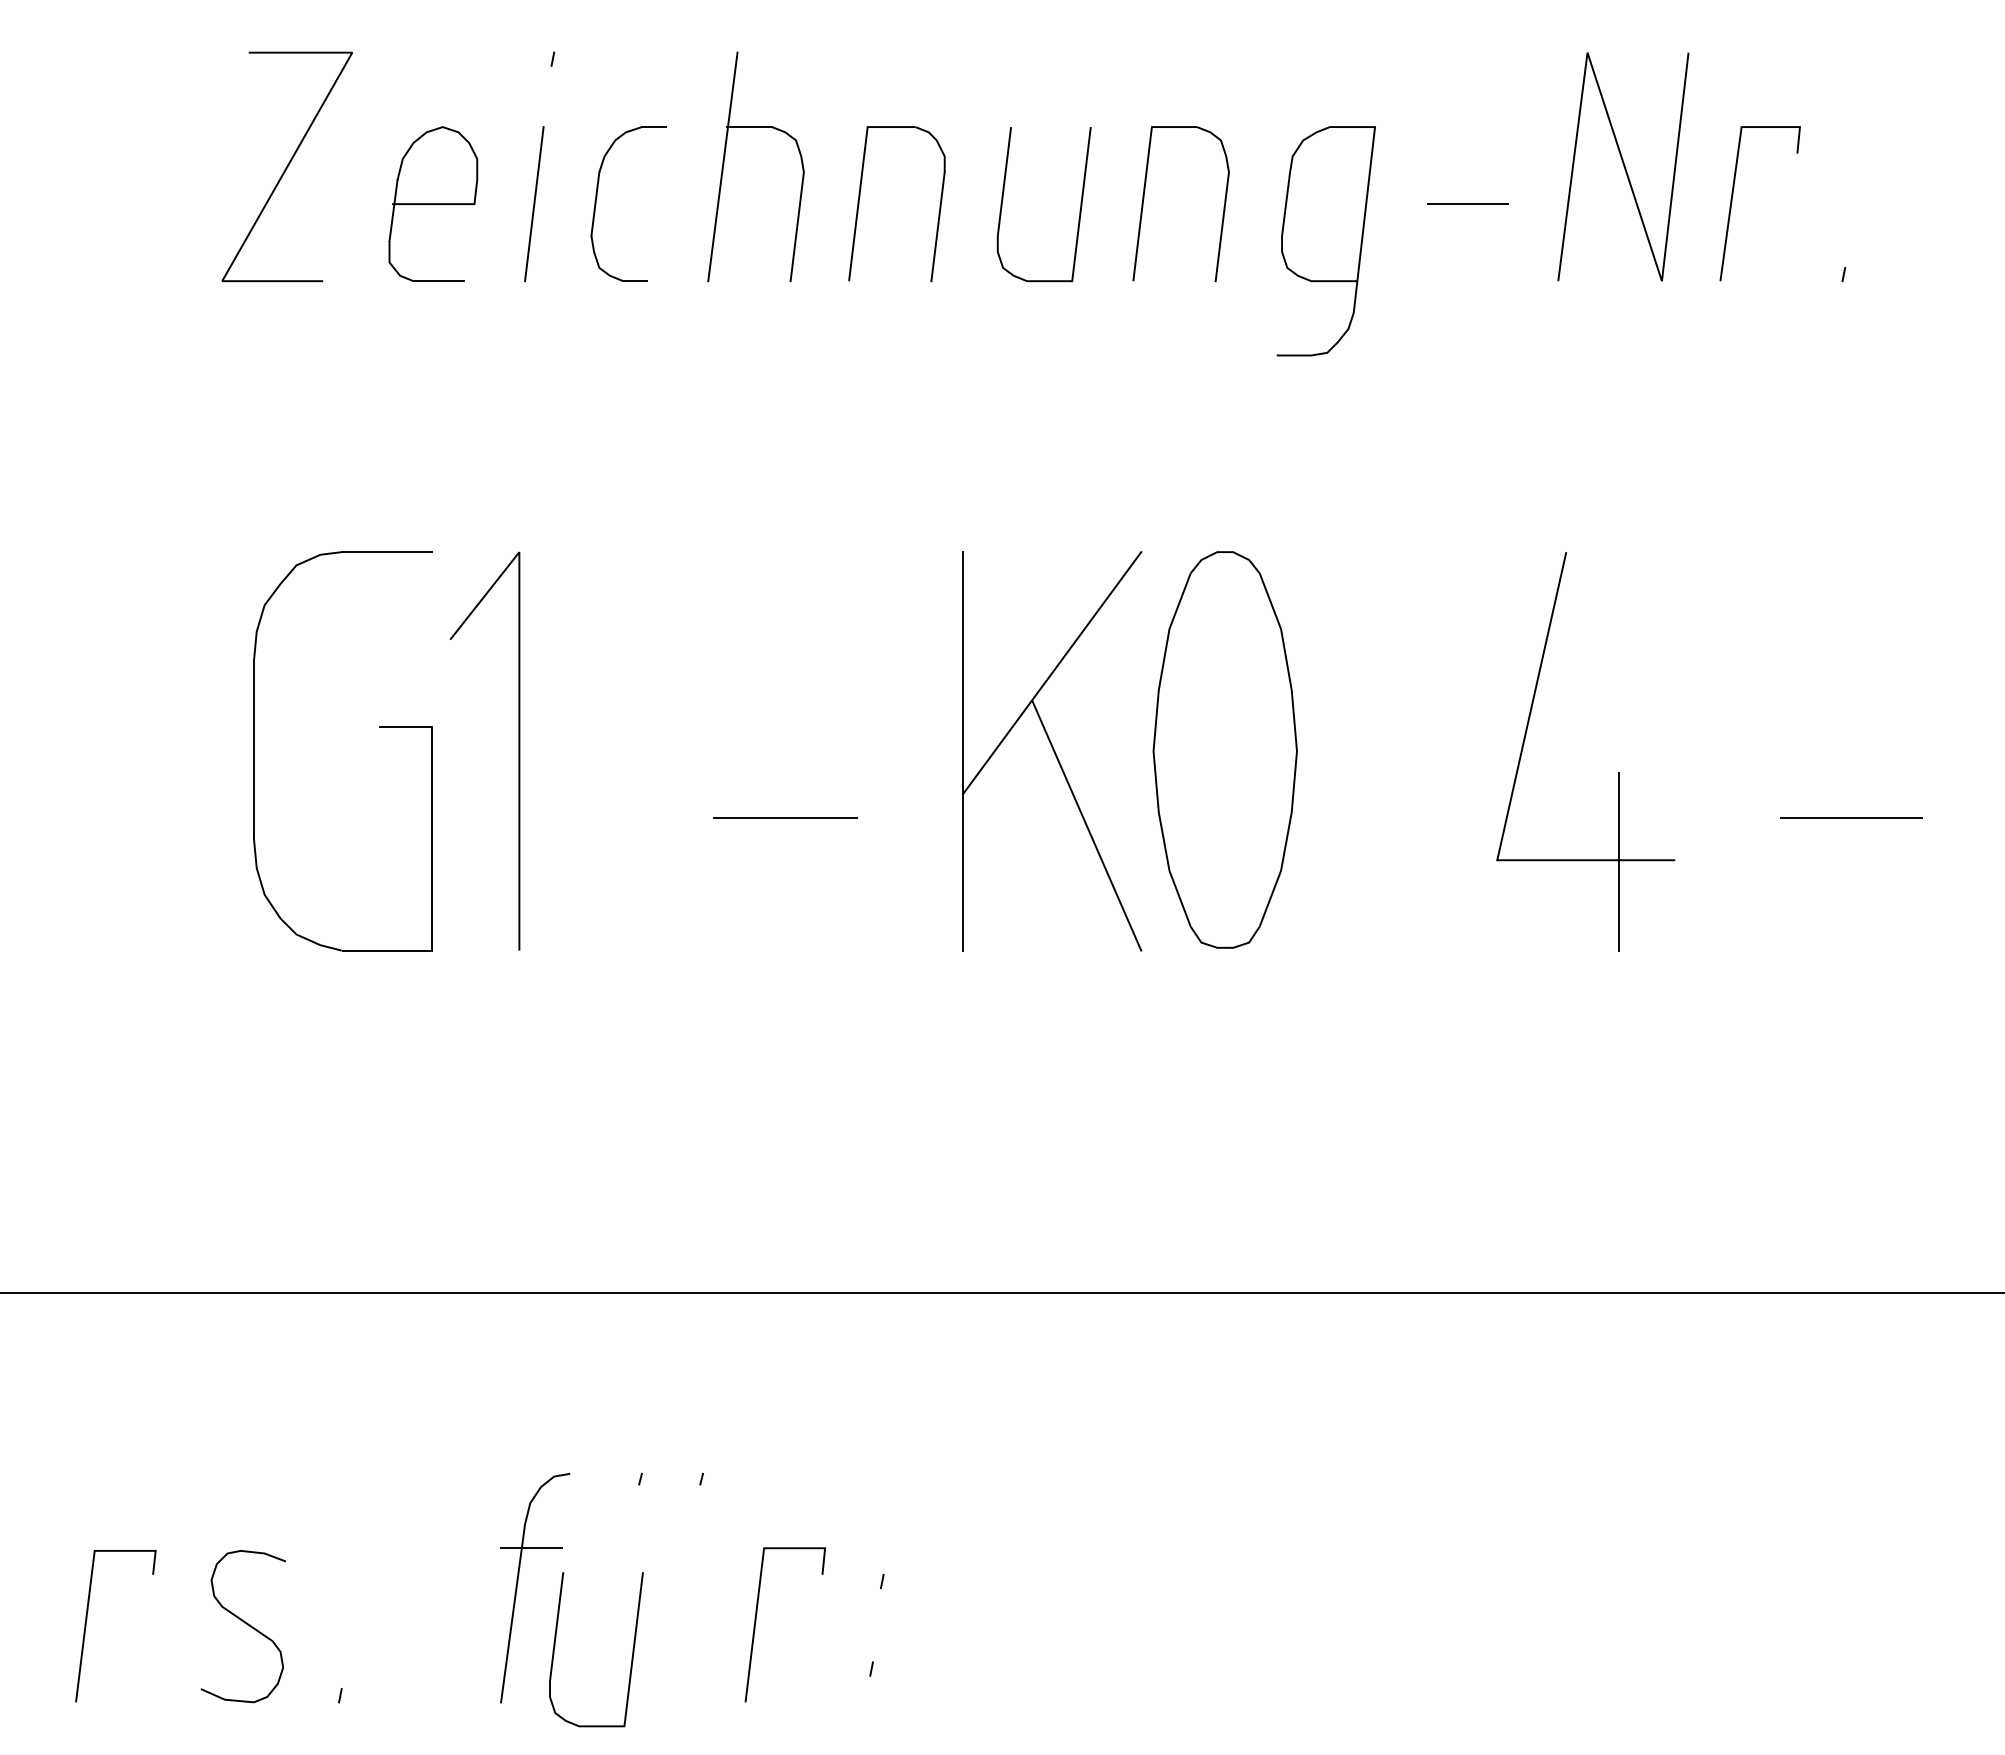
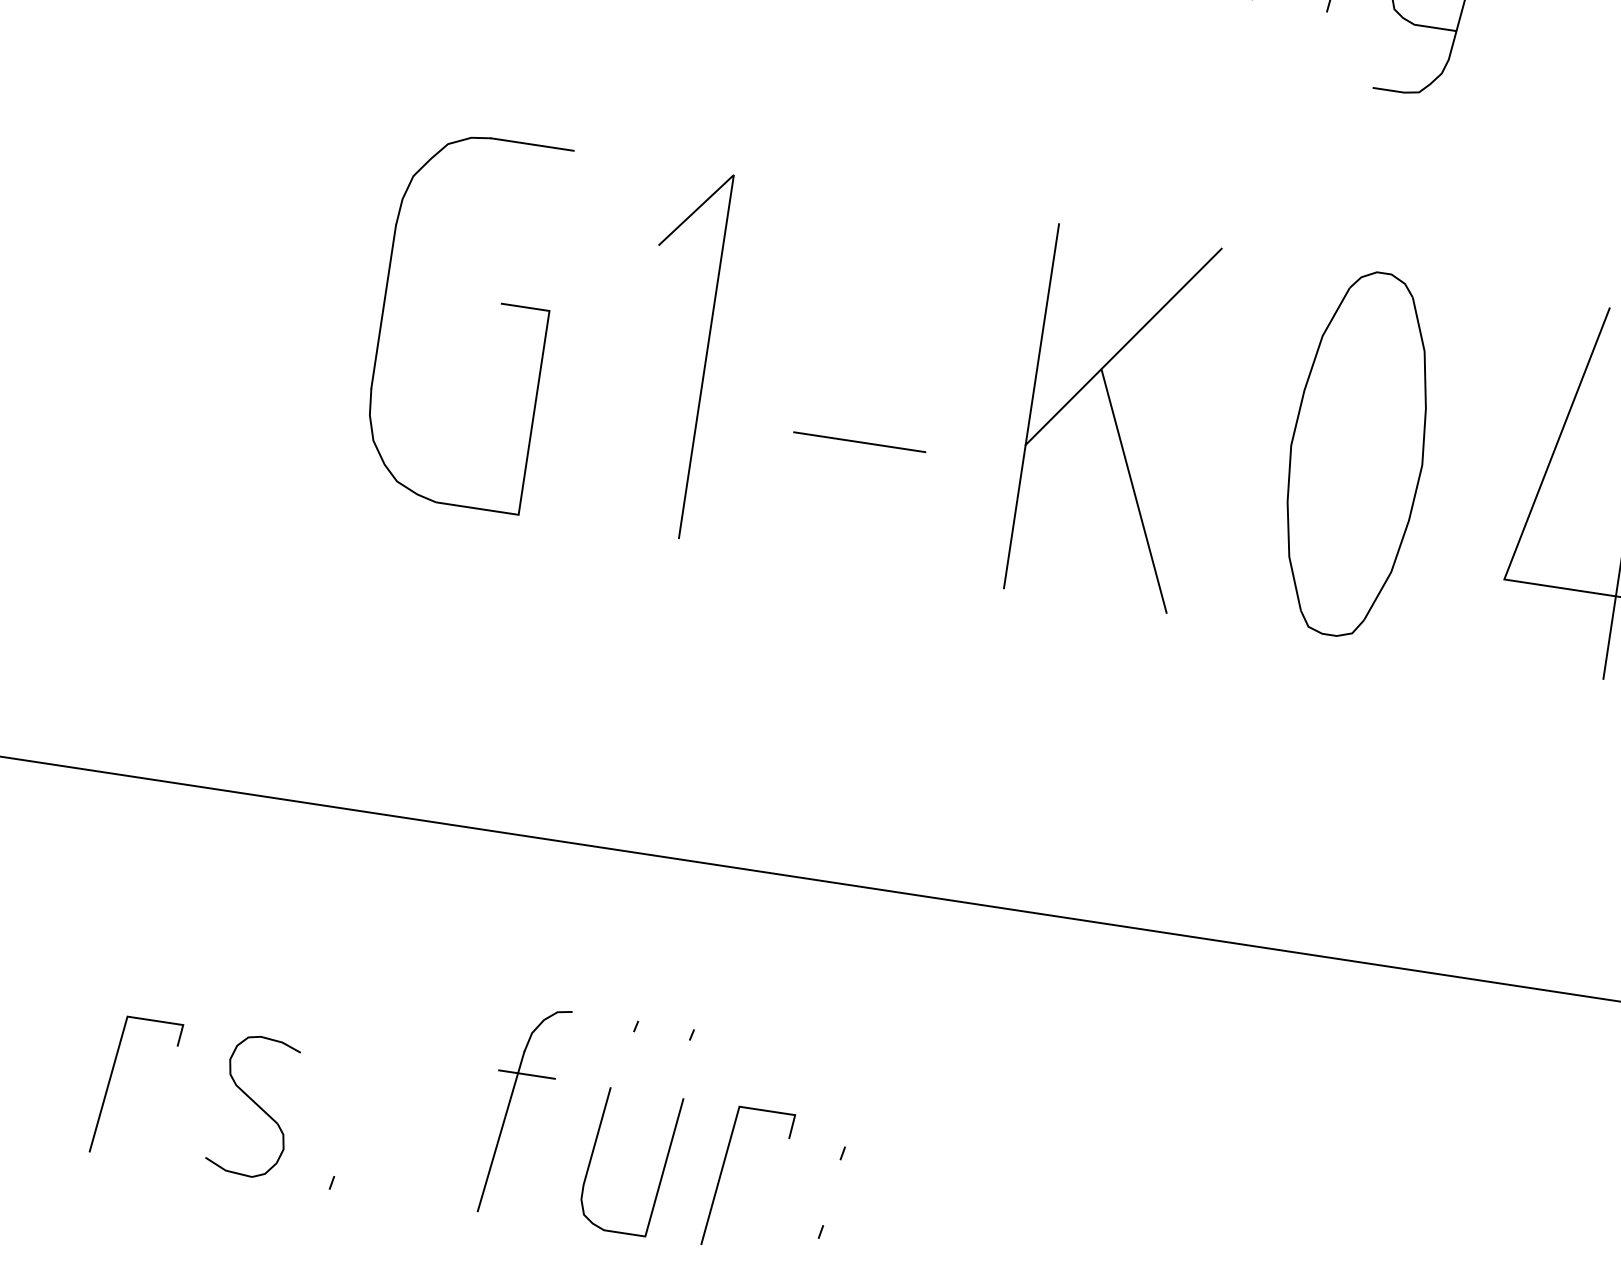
part: (1224, 749) -> (1356, 453), moved
line: (518, 750) -> (705, 356), moved
curve: (631, 1657) -> (661, 1174), moved

